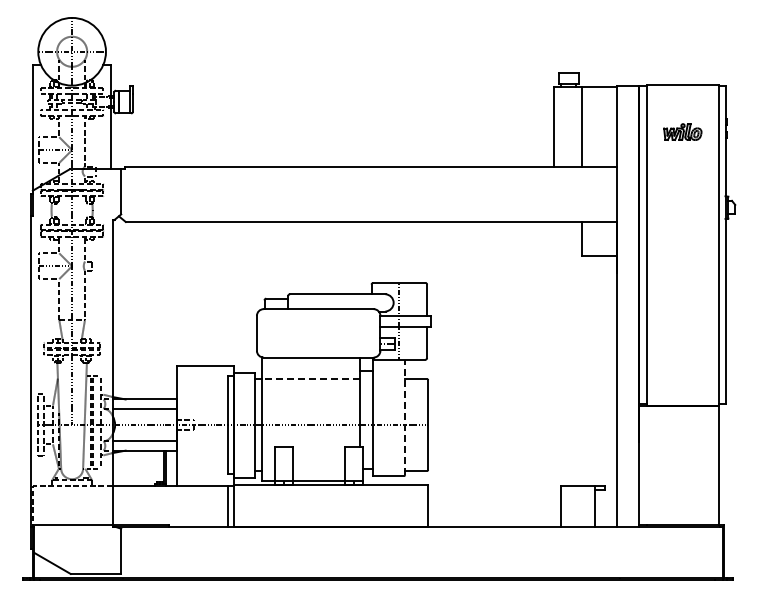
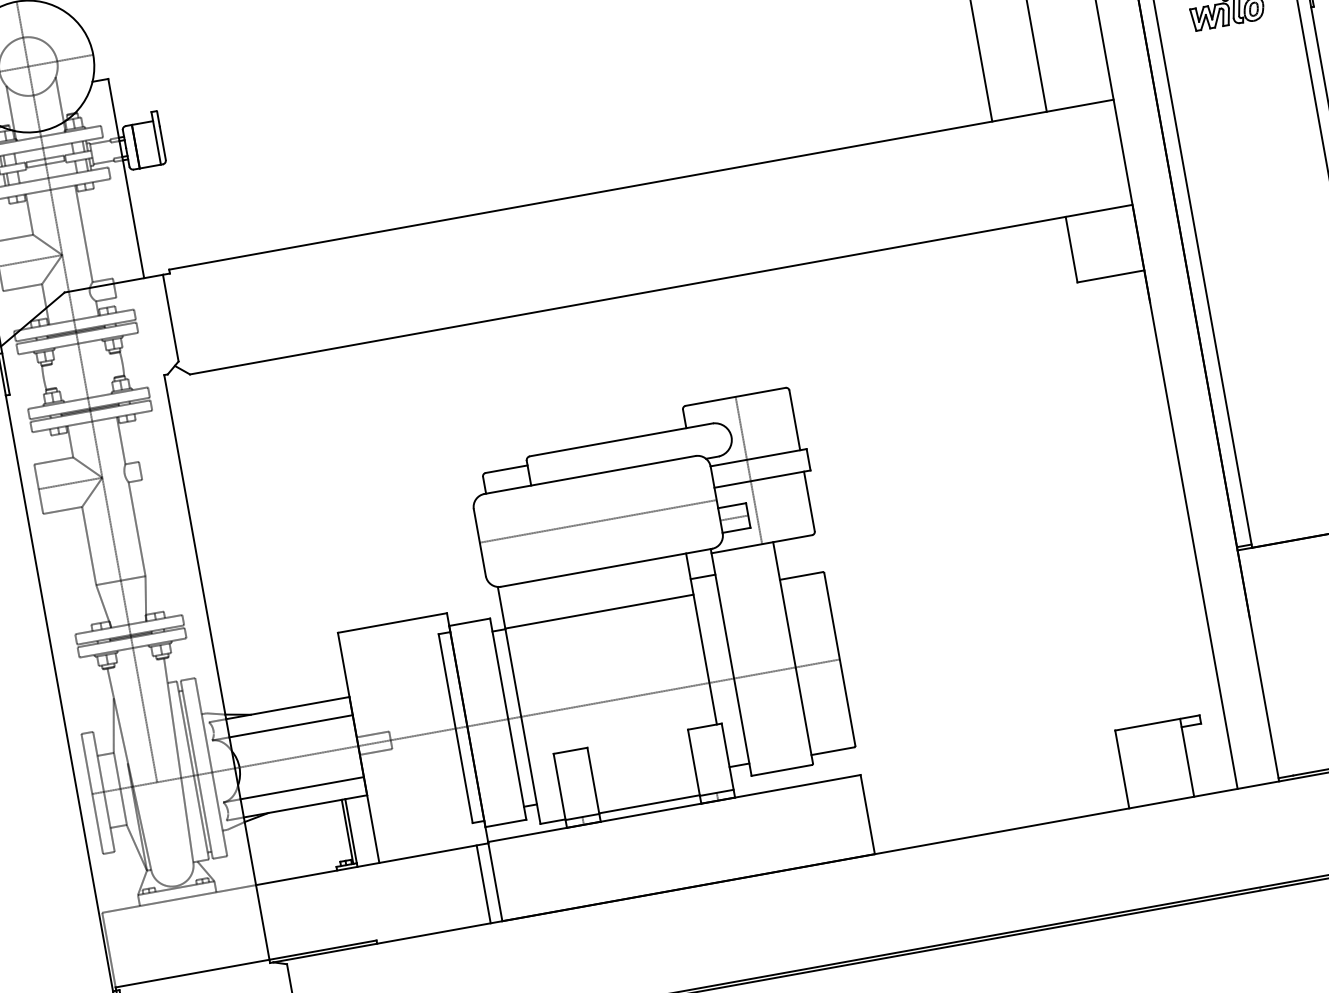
line: (318, 333) -> (597, 521), added
line: (310, 379) -> (598, 612), dashed -> solid
line: (405, 417) -> (793, 652), dashed -> solid

